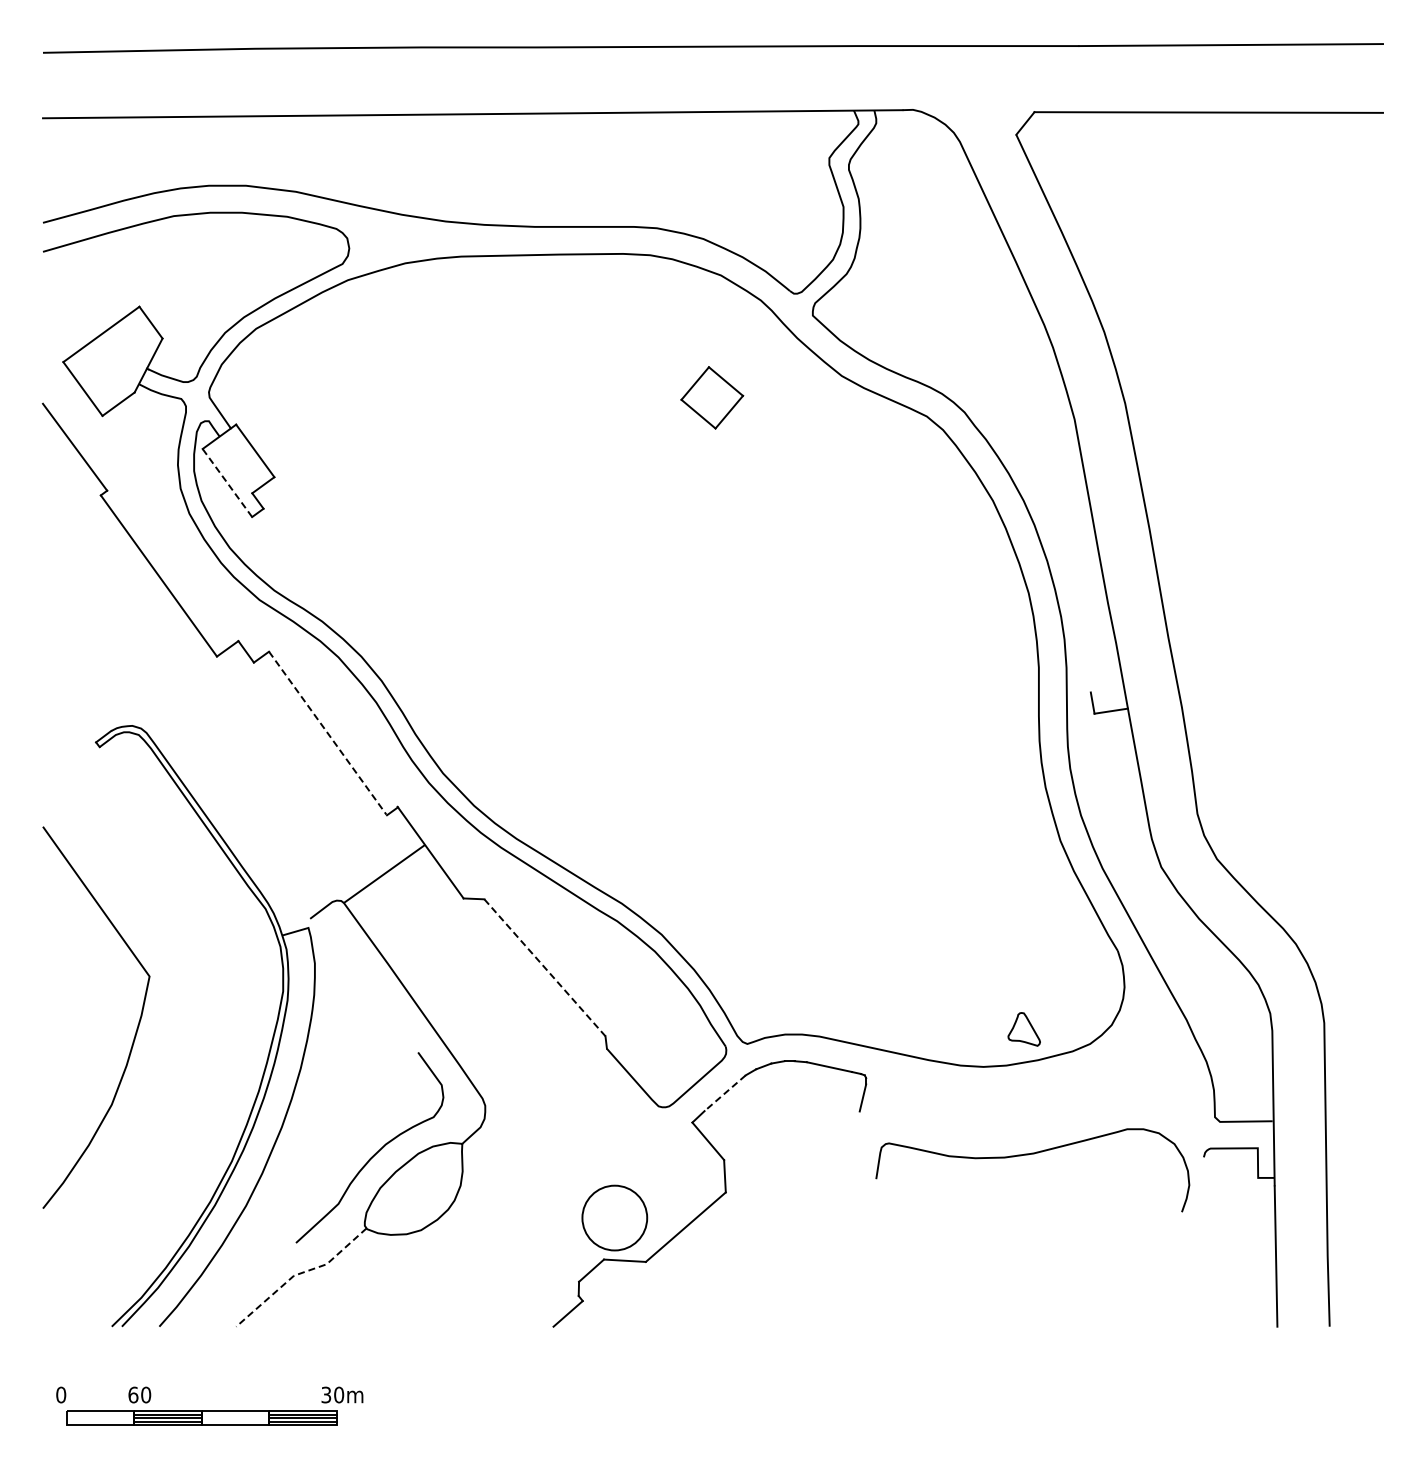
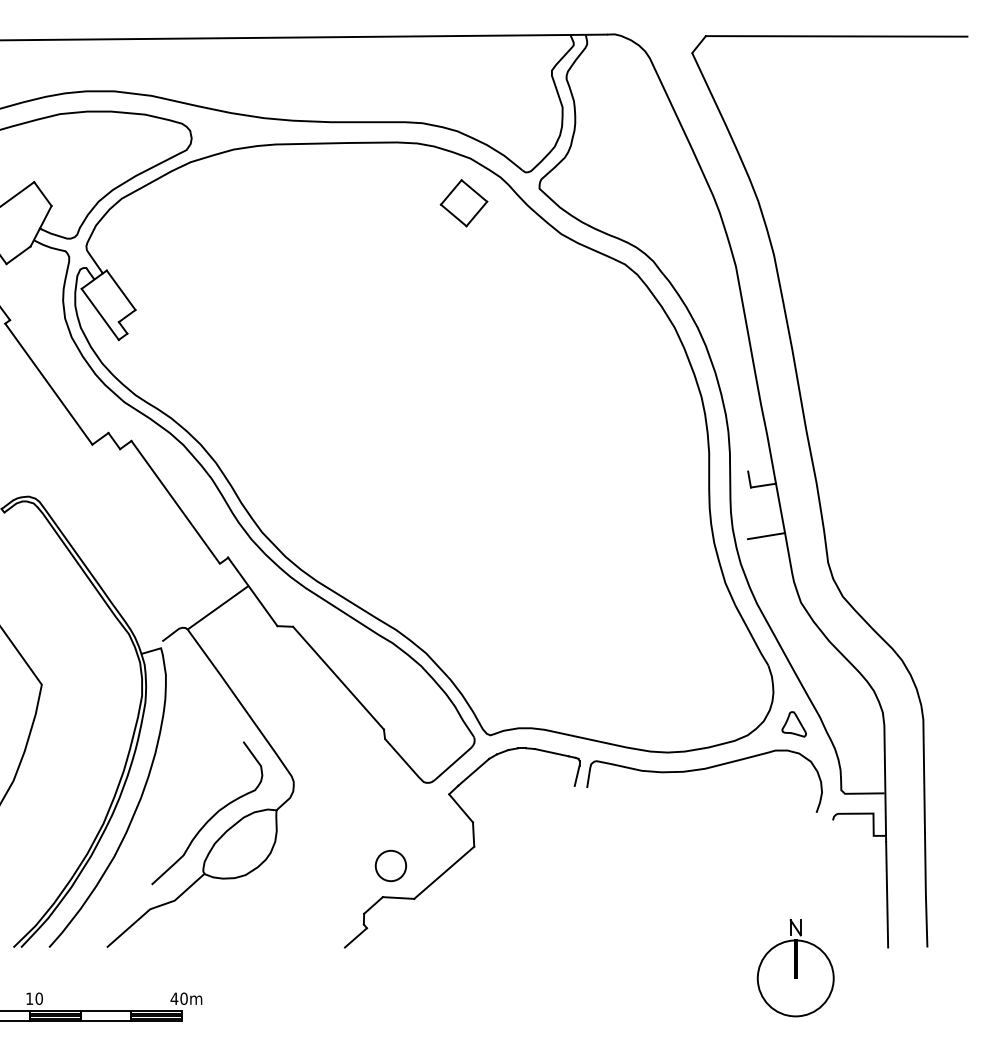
part: (712, 397) -> (464, 202), moved
line: (227, 482) -> (100, 314), dashed -> solid
line: (328, 733) -> (176, 502), dashed -> solid
line: (1114, 778) -> (765, 536), added
line: (545, 968) -> (338, 678), dashed -> solid
part: (1023, 1029) -> (793, 724), moved
line: (724, 1093) -> (473, 772), dashed -> solid
curve: (1028, 1155) -> (701, 770), moved
circle: (614, 1217) -> (390, 865), size x0.62
line: (299, 1273) -> (154, 907), dashed -> solid
part: (1153, 1354) -> (795, 968), added
text: (133, 1394) -> (29, 998), 60 -> 10
text: (326, 1394) -> (174, 998), 30m -> 40m

